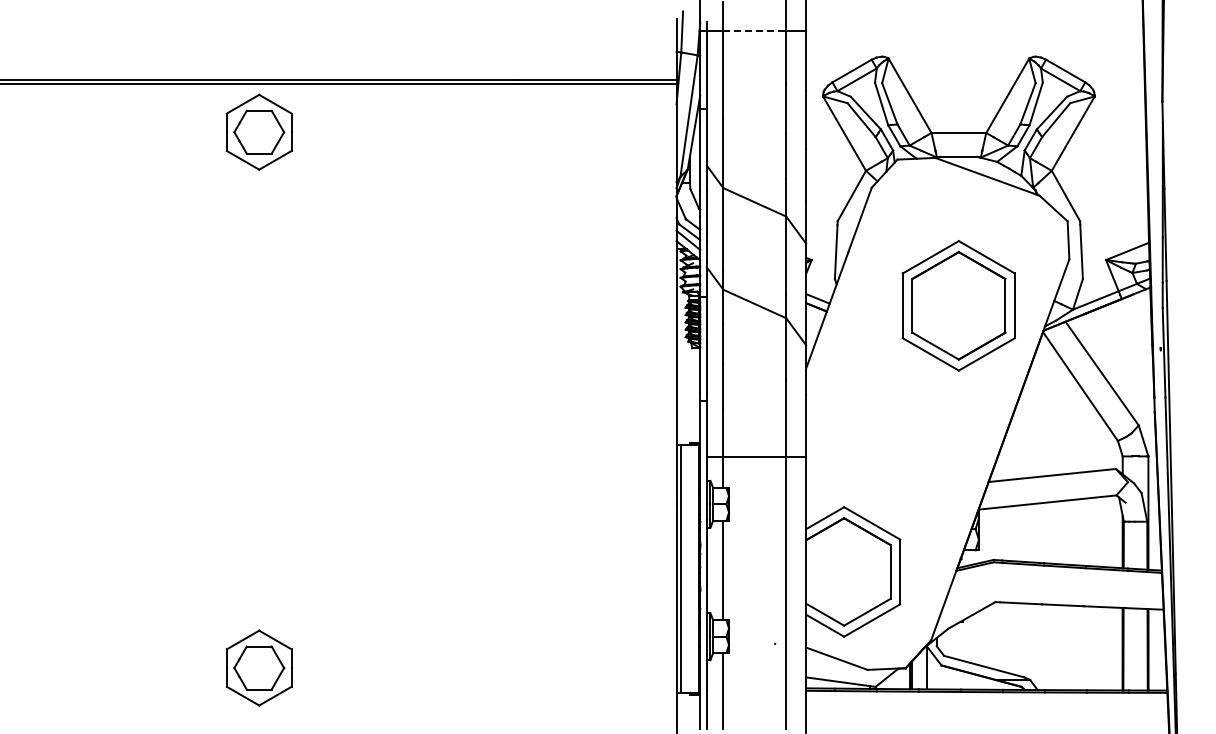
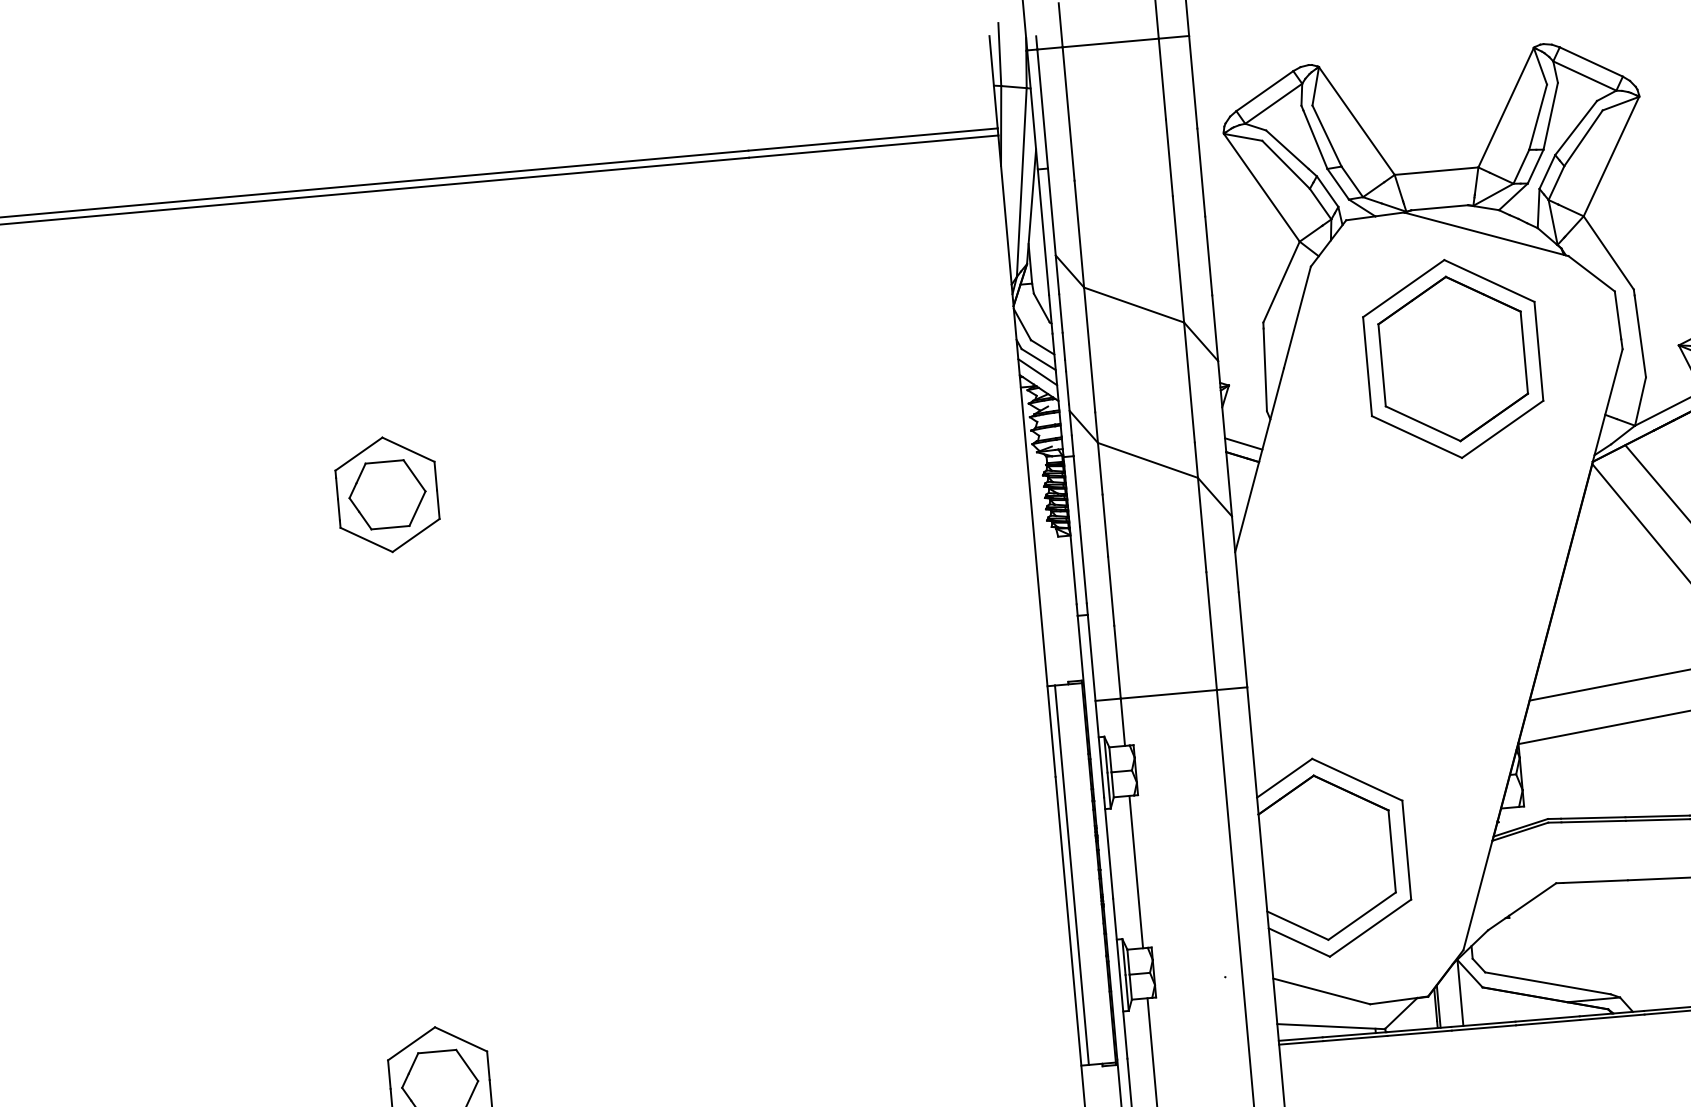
line: (755, 30) -> (1111, 42), dashed -> solid
part: (258, 131) -> (386, 493), moved
part: (958, 305) -> (1452, 358), moved

